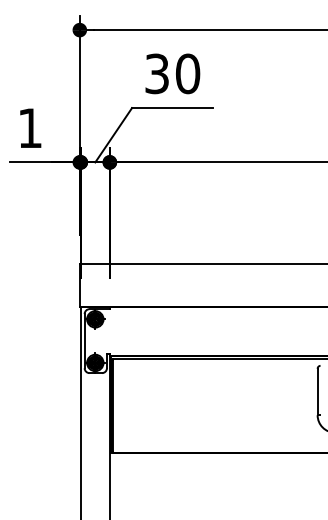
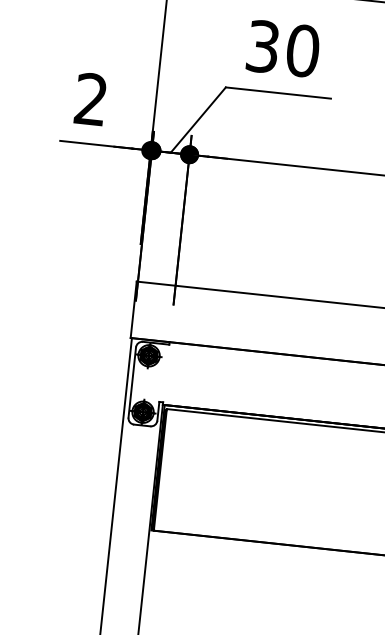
text: (29, 127) -> (90, 98), 1 -> 2

